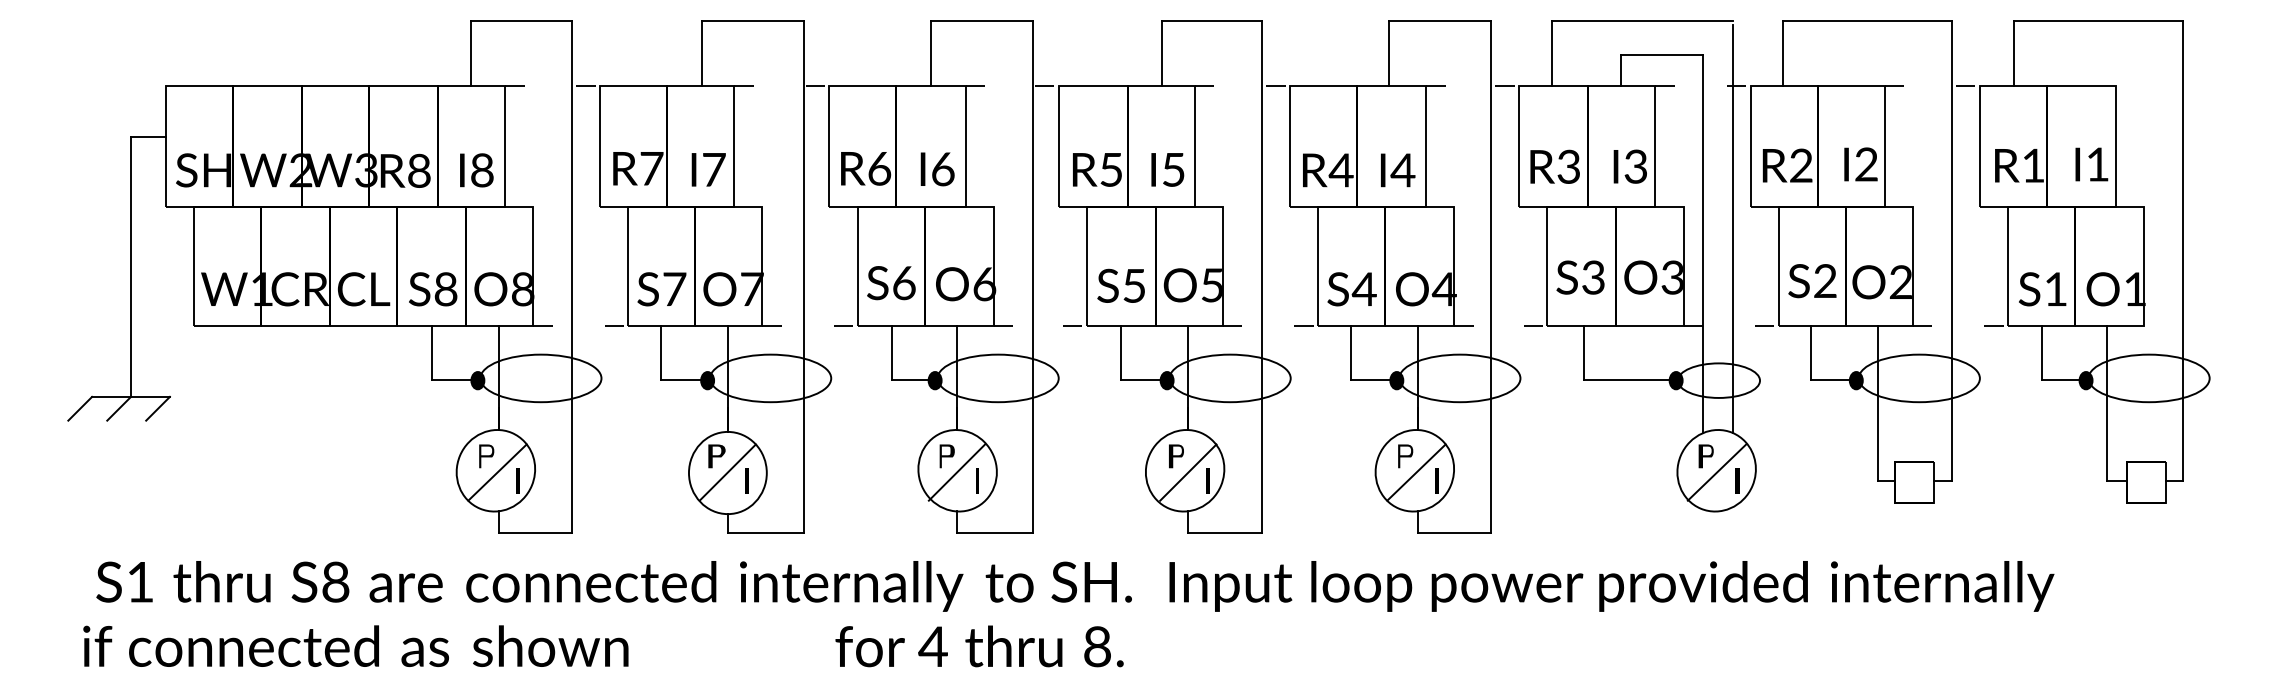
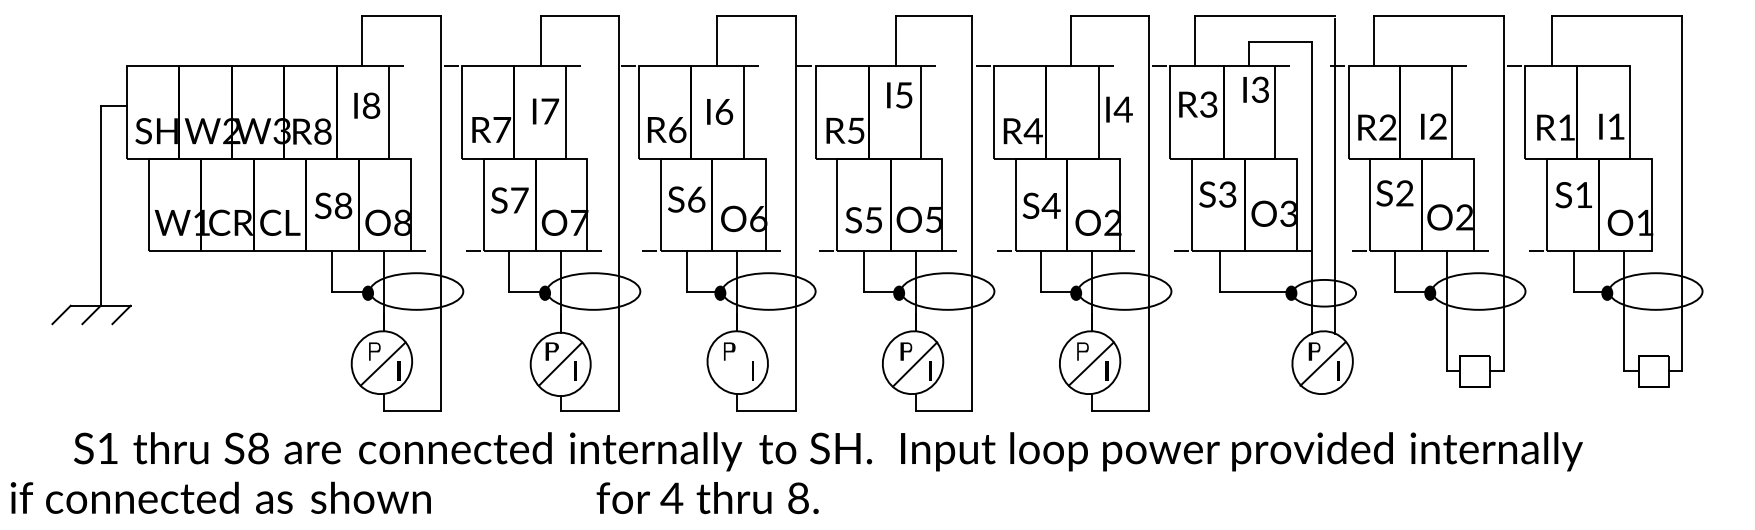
text: (1554, 166) -> (1197, 104), moved
text: (1629, 166) -> (1255, 89), moved
text: (708, 169) -> (545, 111), moved
text: (937, 169) -> (719, 112), moved
text: (1167, 169) -> (899, 95), moved
text: (476, 170) -> (366, 105), moved
text: (1398, 170) -> (1119, 109), moved
text: (1580, 277) -> (1217, 194), moved
text: (1812, 281) -> (1394, 193), moved
text: (891, 283) -> (686, 199), moved
text: (1443, 288) -> (1112, 222), O4 -> O2
text: (433, 289) -> (333, 206), moved
text: (661, 289) -> (509, 200), moved
text: (1351, 289) -> (1041, 206), moved
text: (2042, 289) -> (1573, 195), moved
line: (956, 472) -> (736, 364), removed
text: (355, 645) -> (220, 497), moved
text: (979, 646) -> (707, 498), moved

